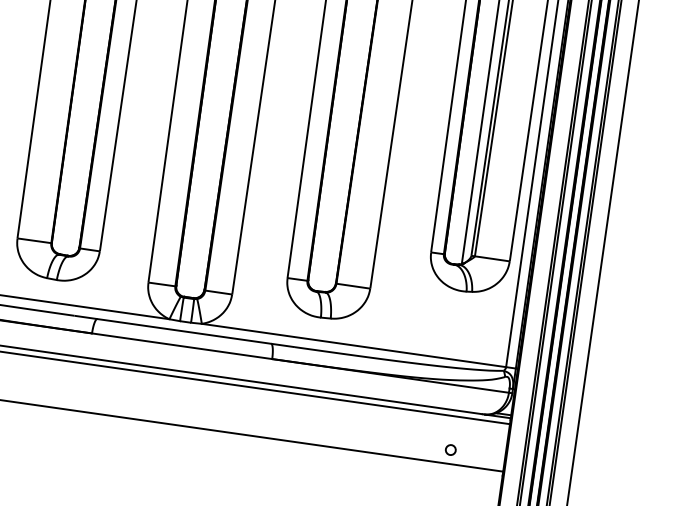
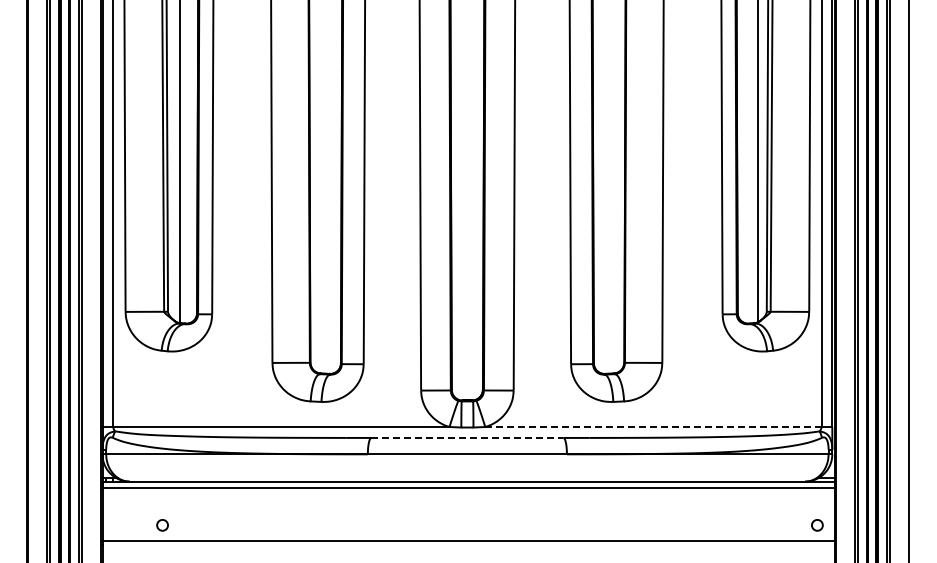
line: (184, 331) -> (467, 437), solid -> dashed
line: (354, 345) -> (653, 427), solid -> dashed
circle: (450, 450) -> (817, 525), moved

